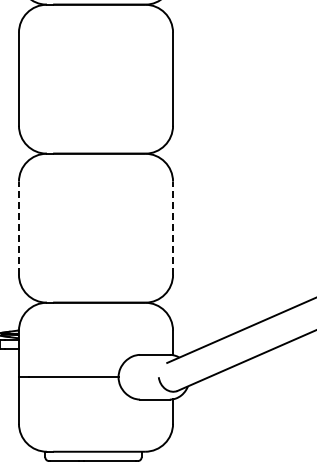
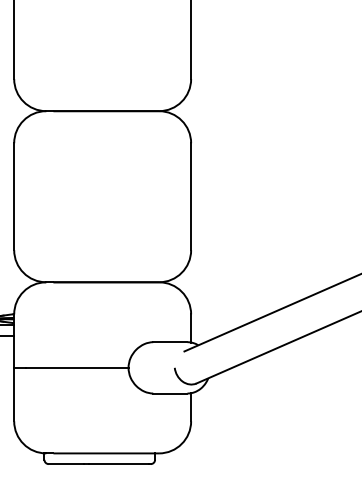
line: (18, 228) -> (13, 197), dashed -> solid
line: (173, 228) -> (191, 197), dashed -> solid

